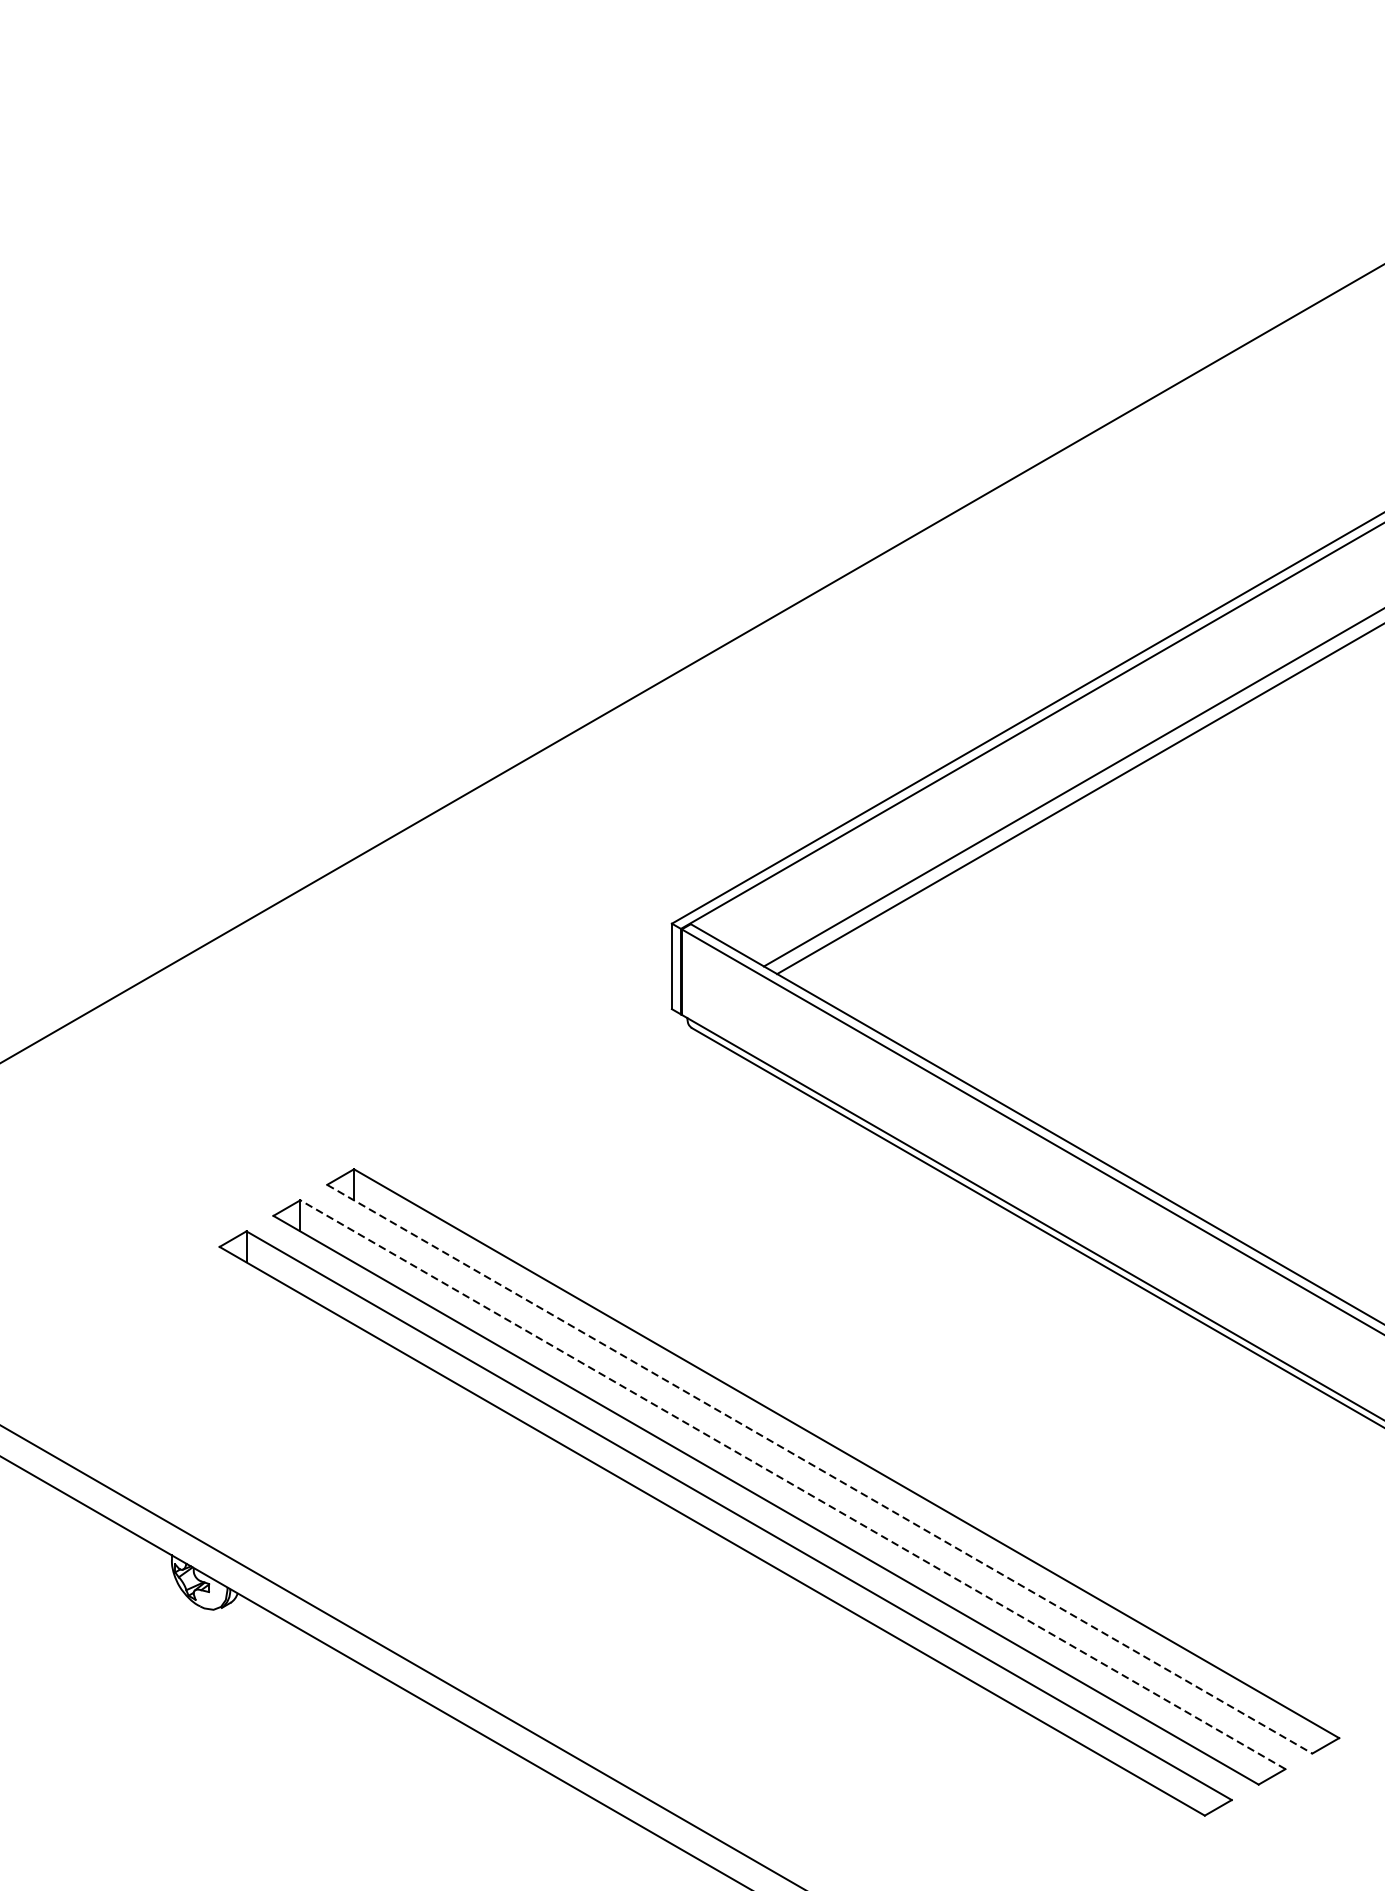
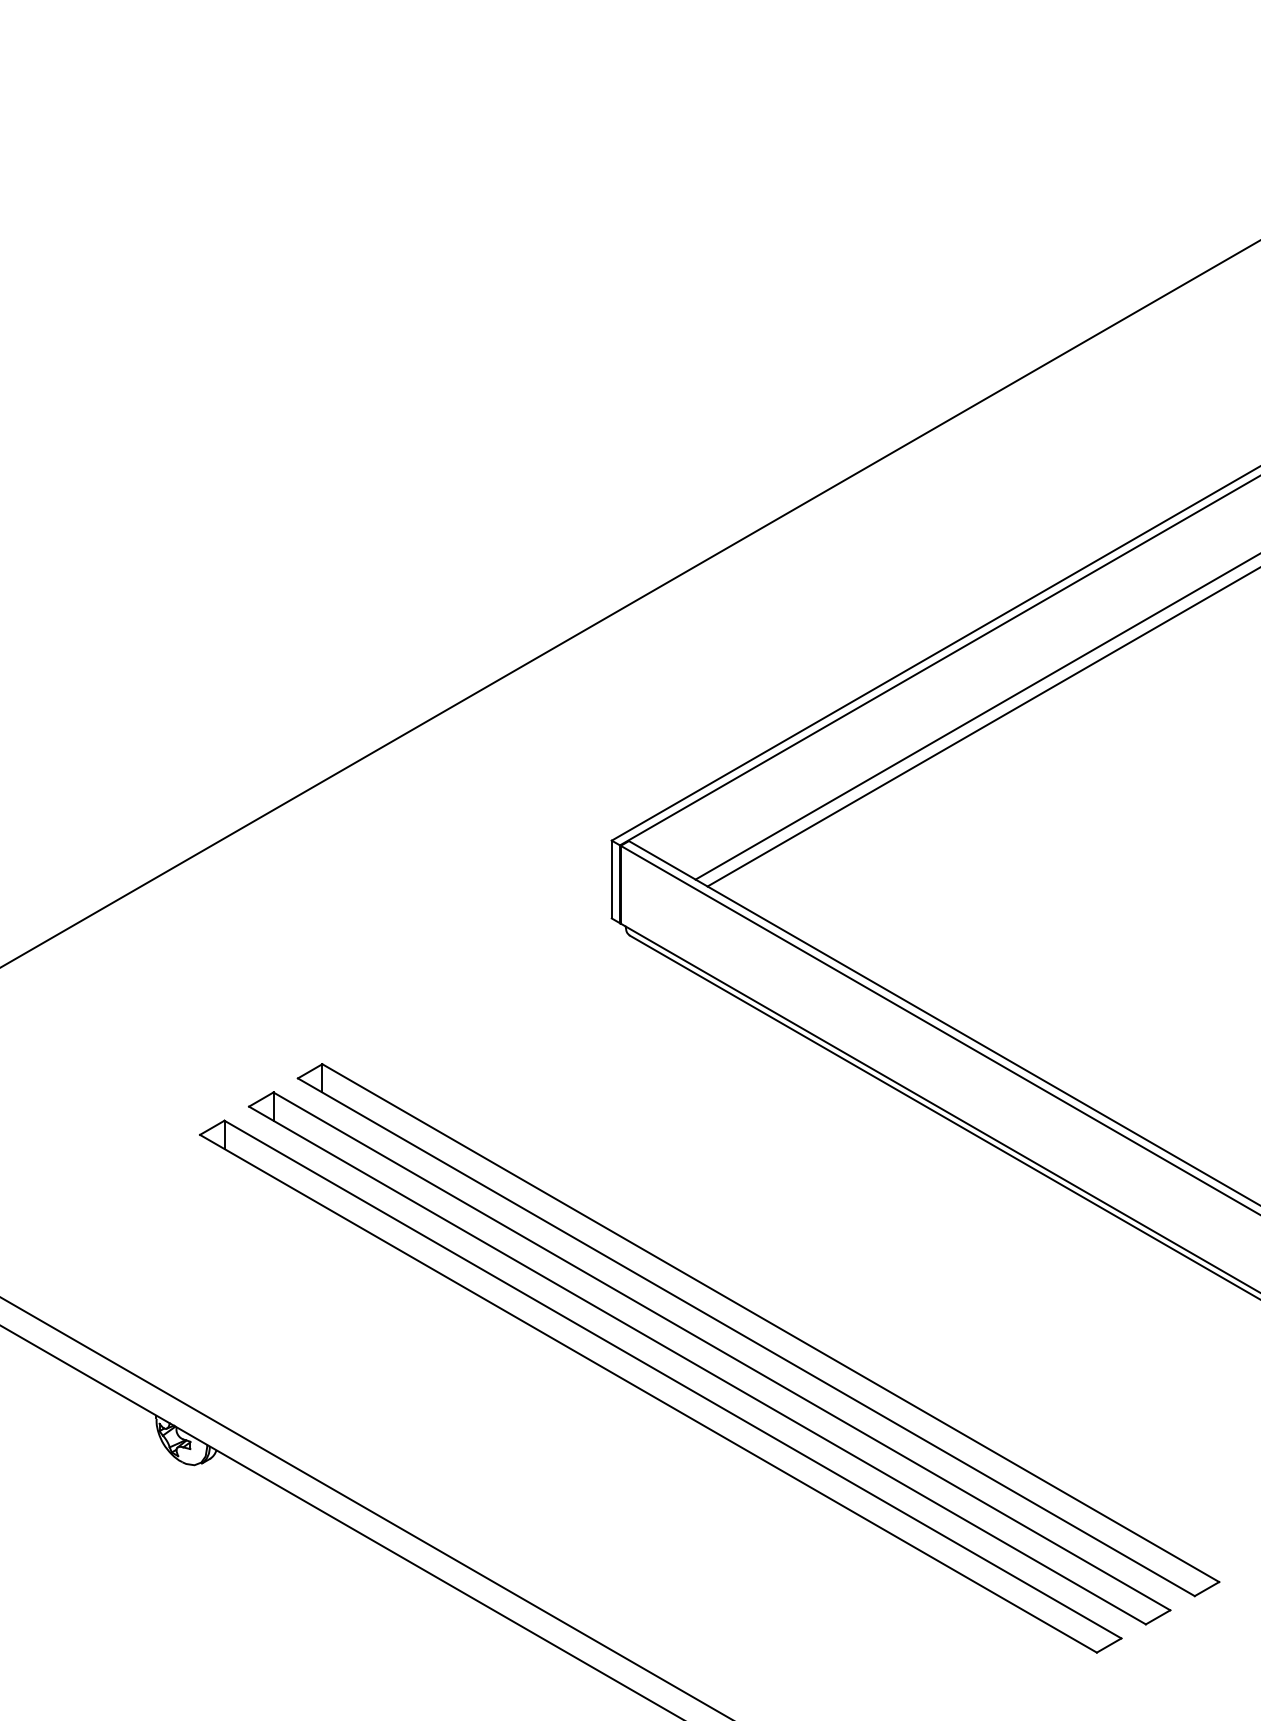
line: (819, 1469) -> (746, 1337), dashed -> solid
line: (792, 1484) -> (721, 1351), dashed -> solid

